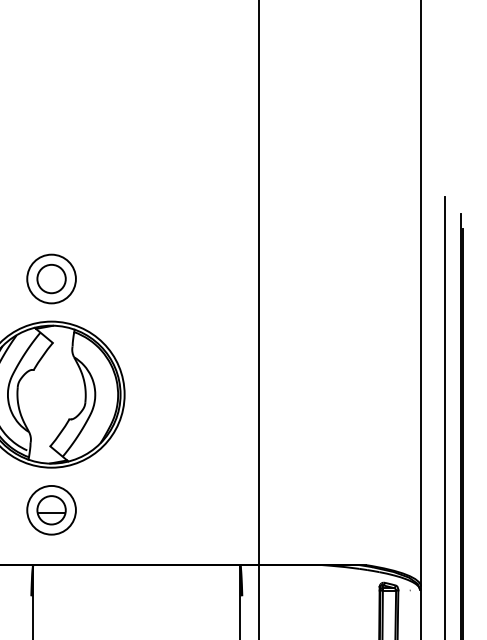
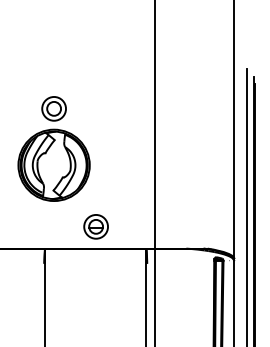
part: (50, 509) -> (95, 226), moved

